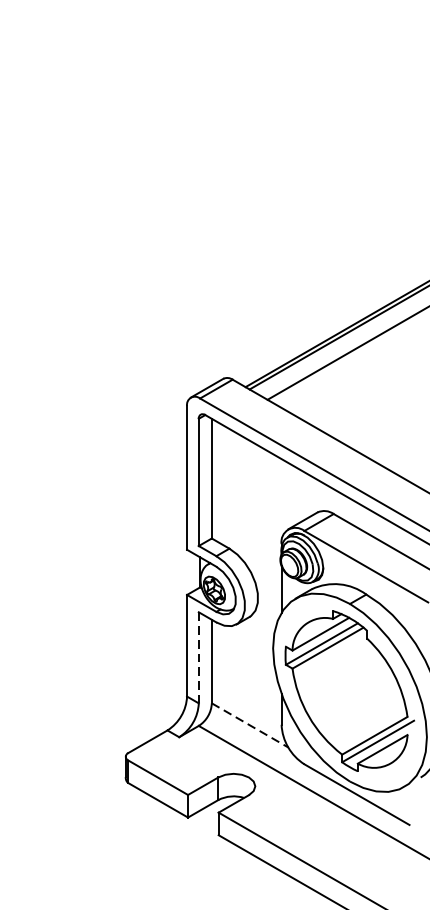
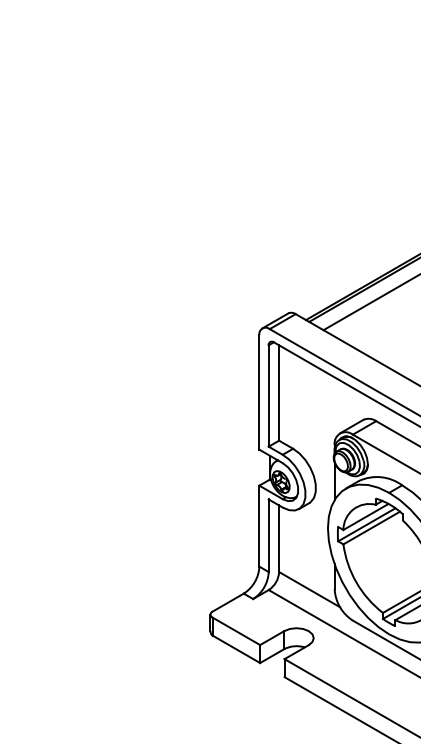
line: (198, 658) -> (268, 536), dashed -> solid
line: (251, 725) -> (310, 589), dashed -> solid

